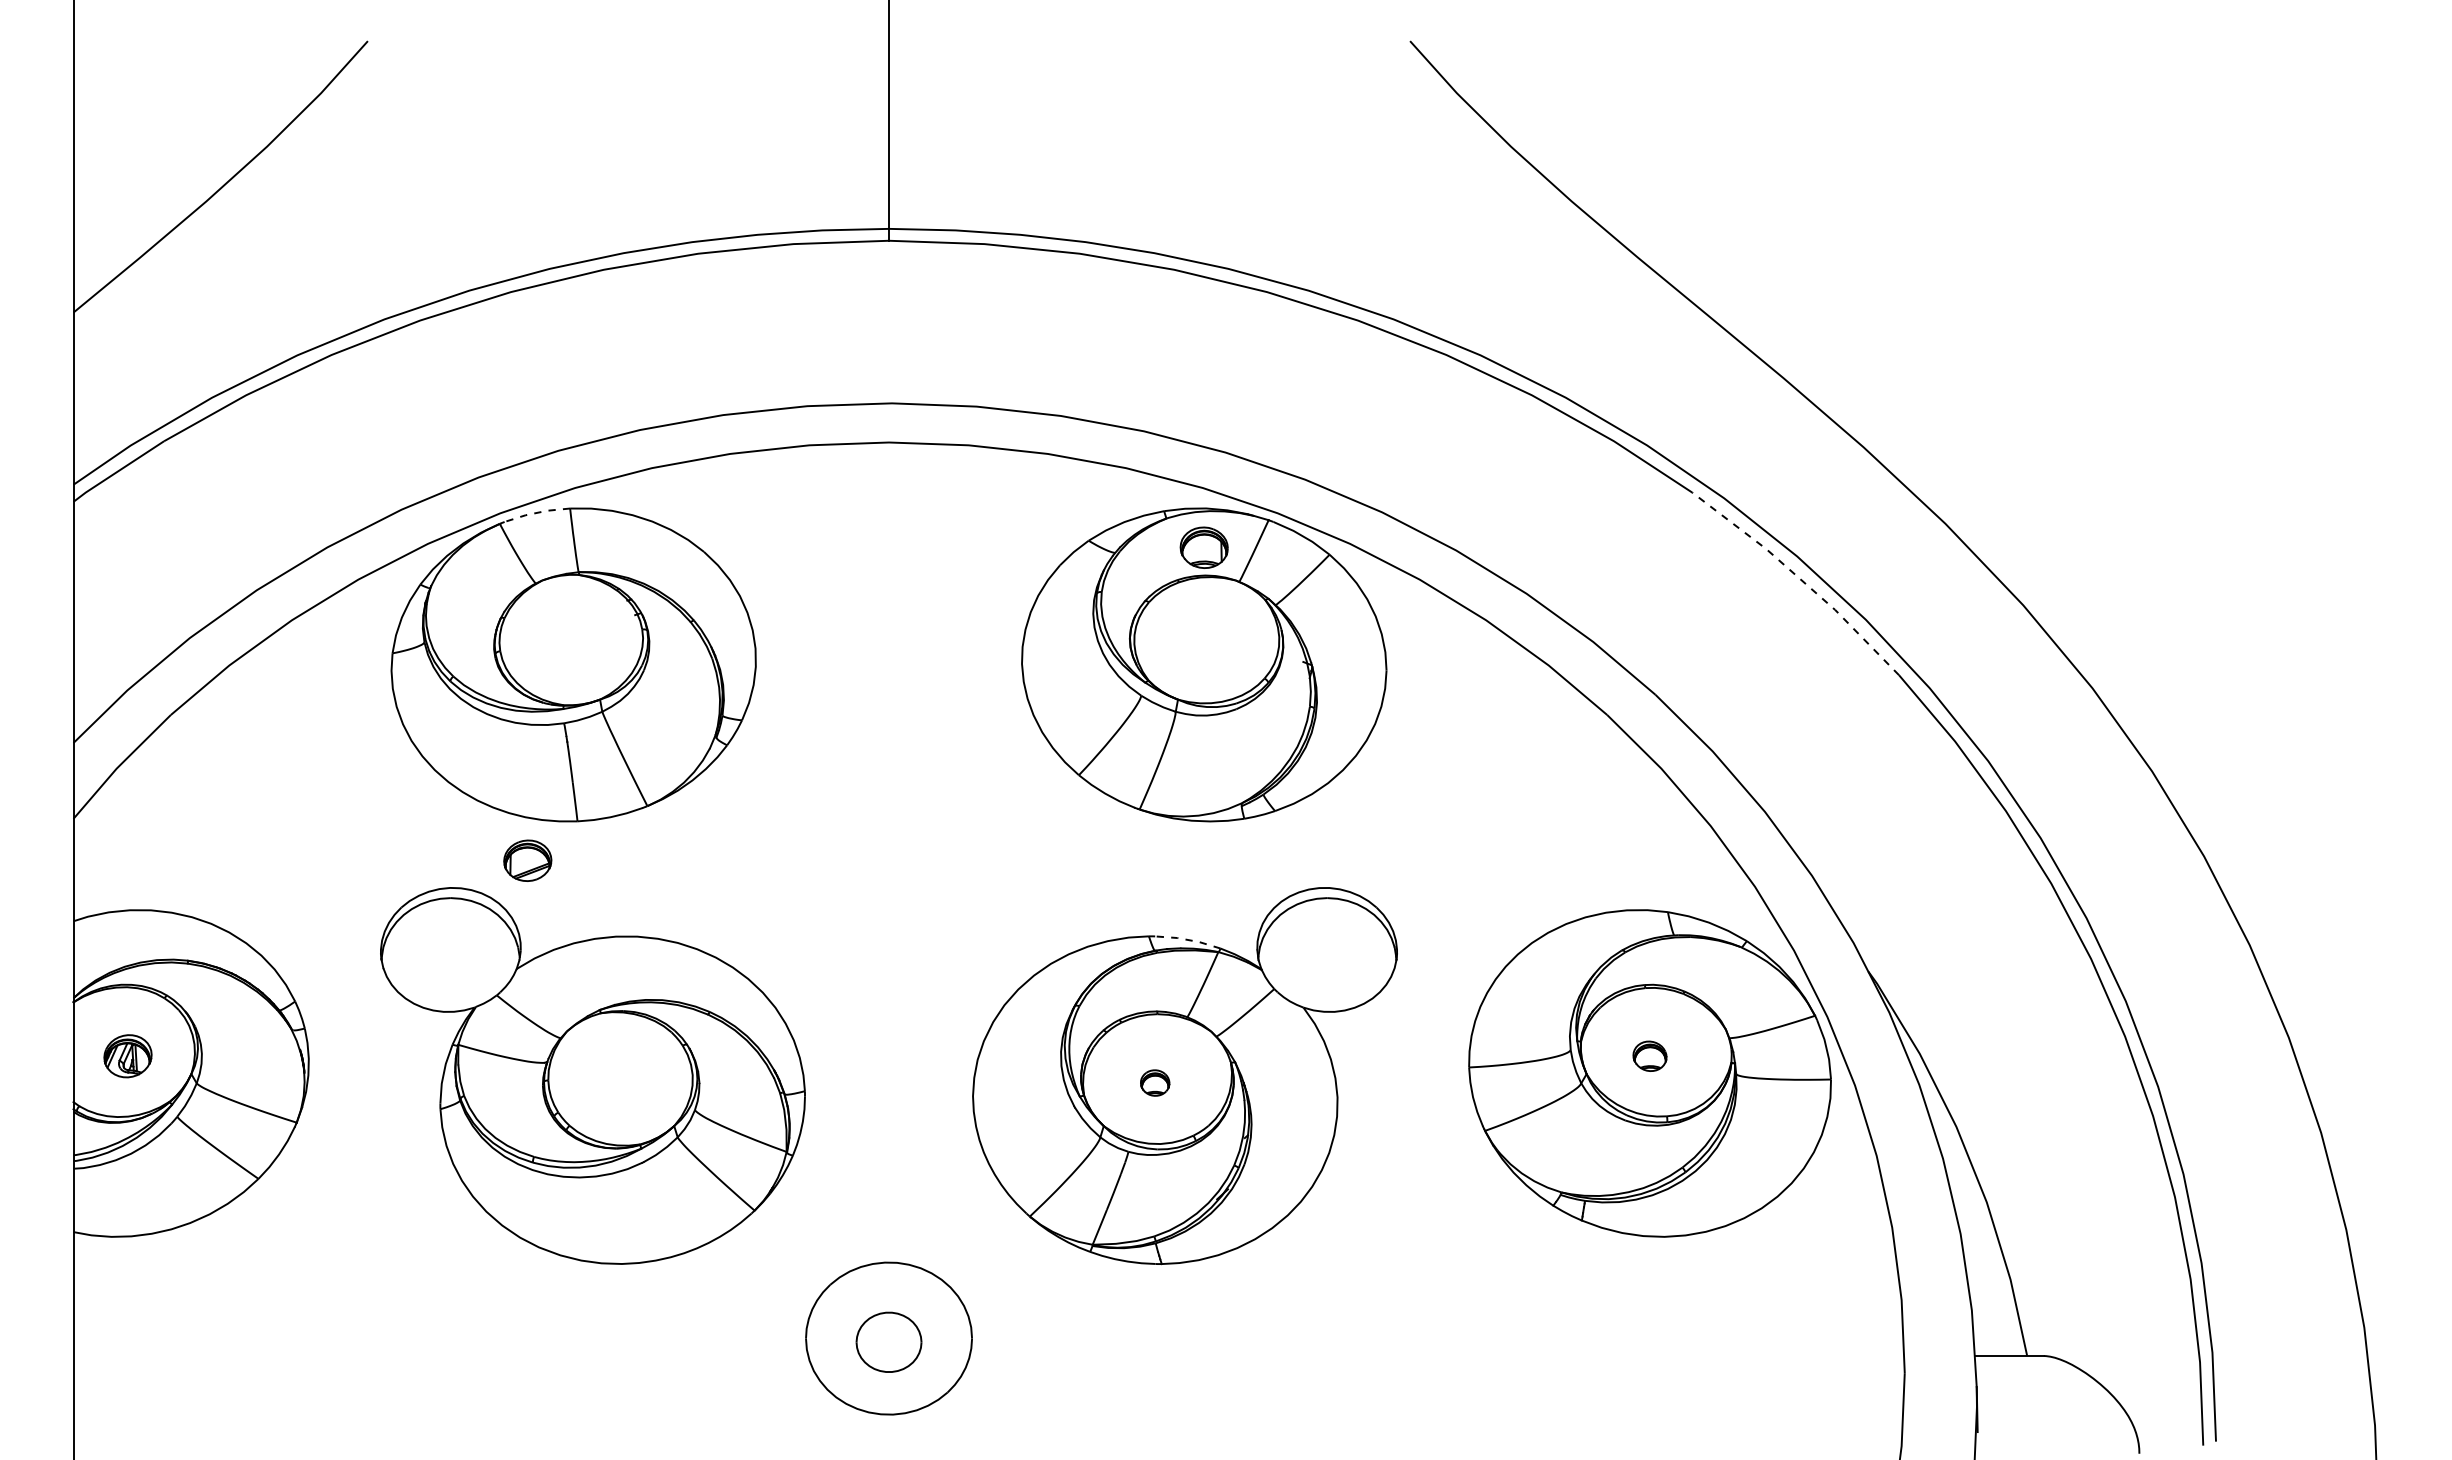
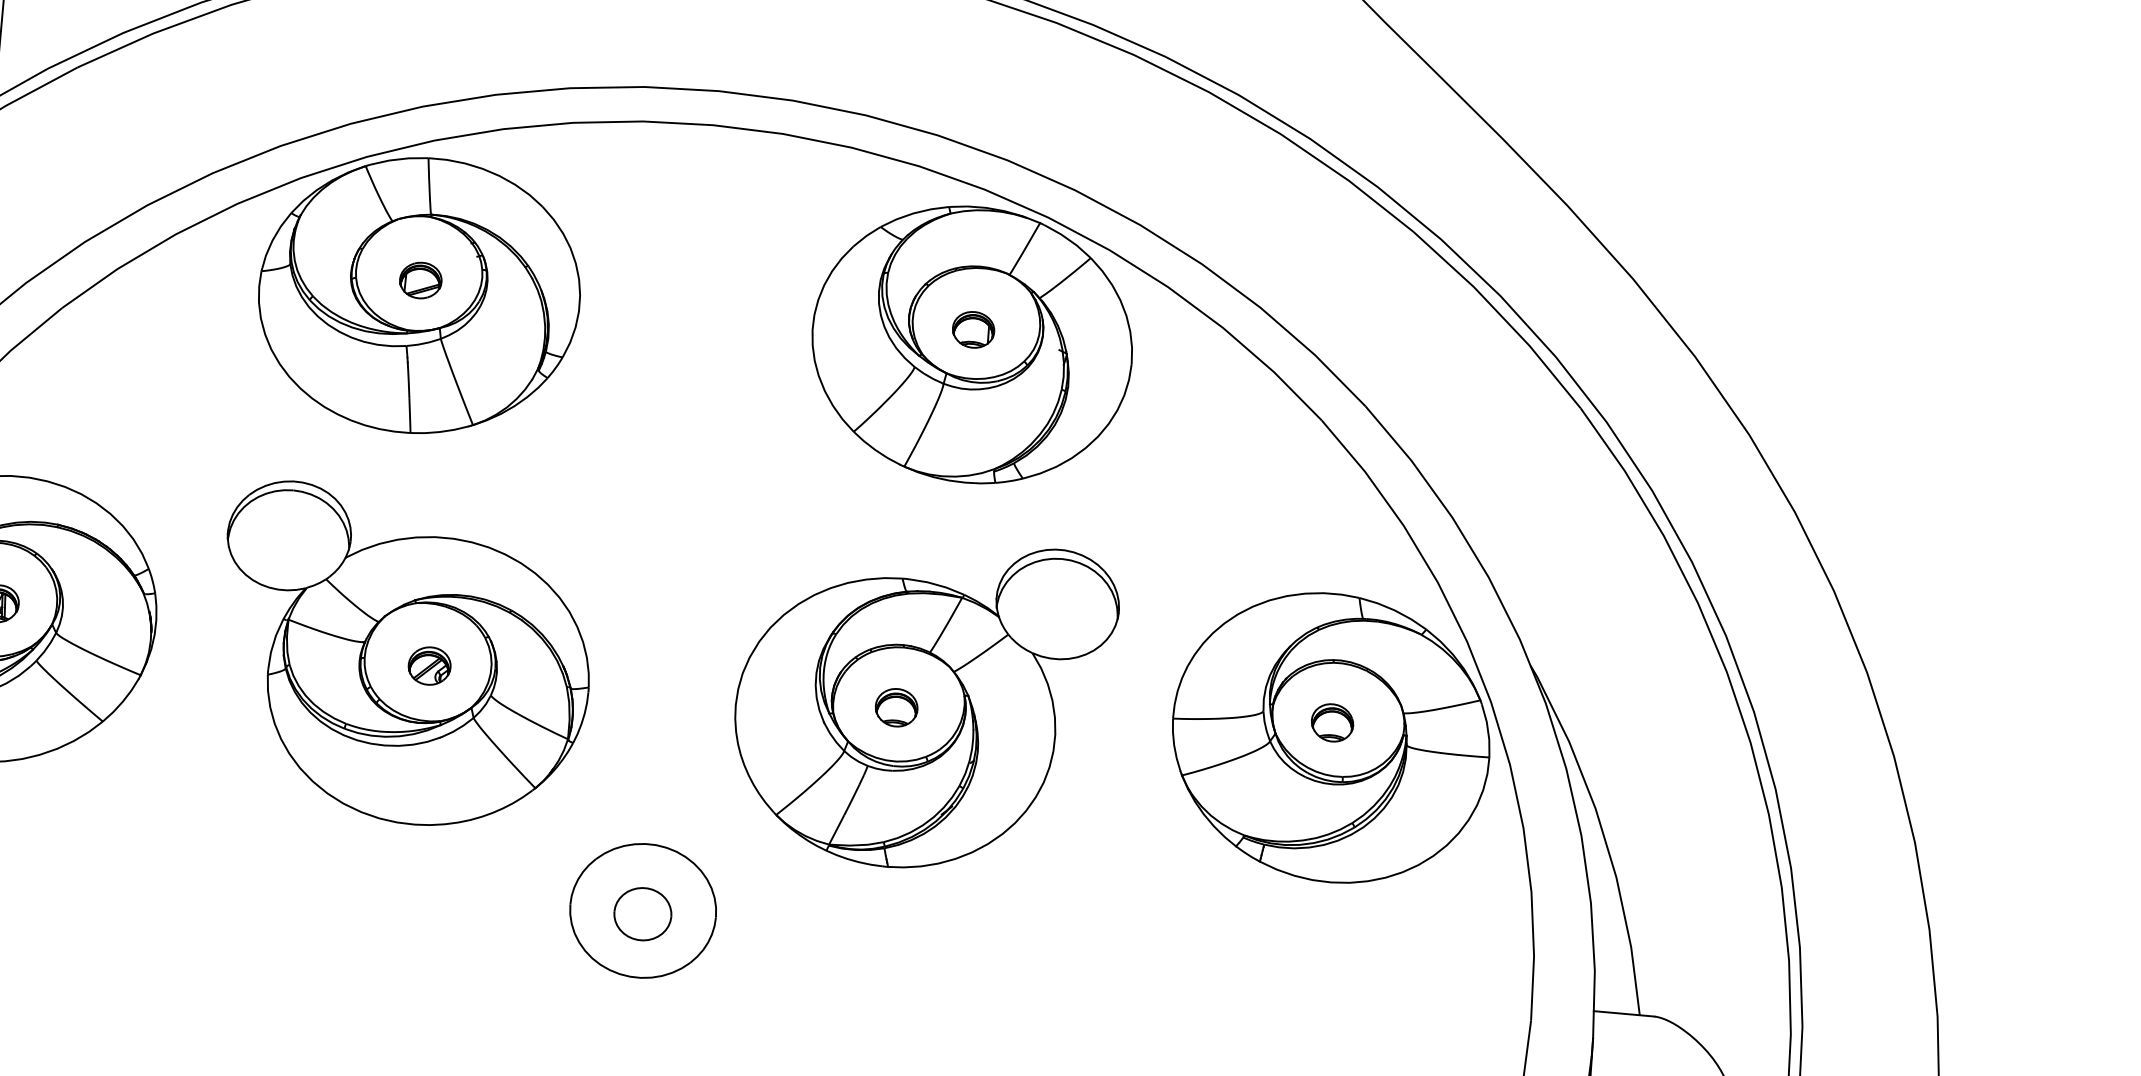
line: (536, 513) -> (398, 159), dashed -> solid
part: (1203, 547) -> (972, 329), moved
line: (1800, 579) -> (1501, 316), dashed -> solid
part: (527, 860) -> (420, 280), moved
line: (1187, 939) -> (936, 584), dashed -> solid
part: (1649, 1056) -> (1332, 723), size x1.43
part: (622, 1082) -> (429, 665), added
part: (1154, 1082) -> (895, 707), size x1.67

